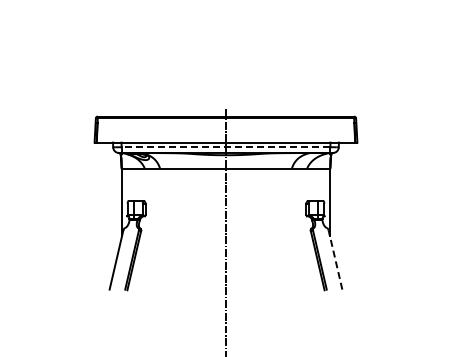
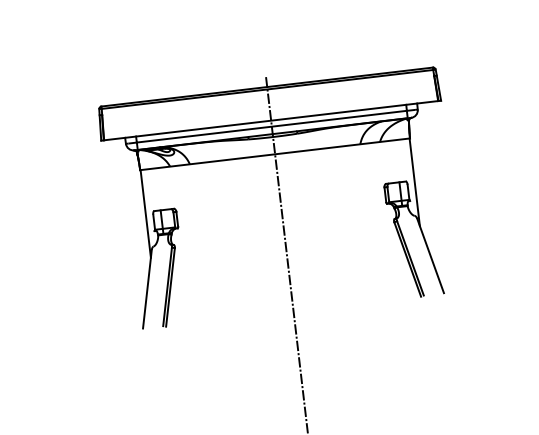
line: (225, 147) -> (271, 127), dashed -> solid
line: (335, 259) -> (430, 255), dashed -> solid

